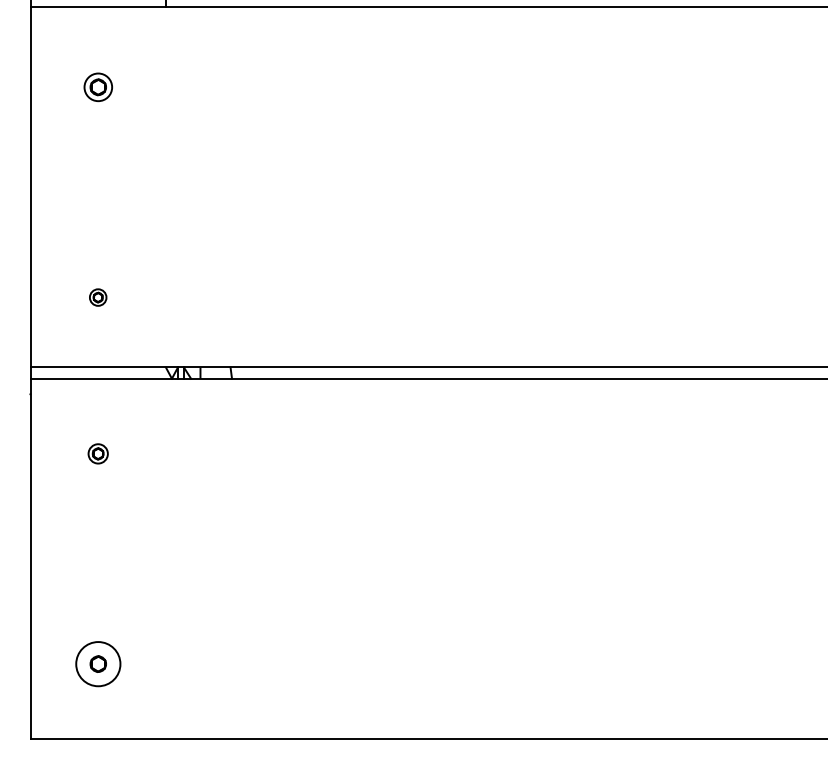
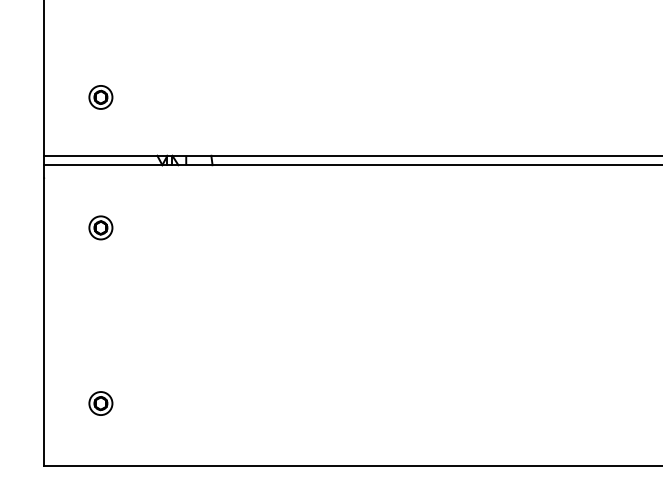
part: (97, 297) -> (100, 97), size x1.67
part: (97, 453) -> (100, 227), size x1.43
circle: (98, 663) -> (101, 403), size x0.62

